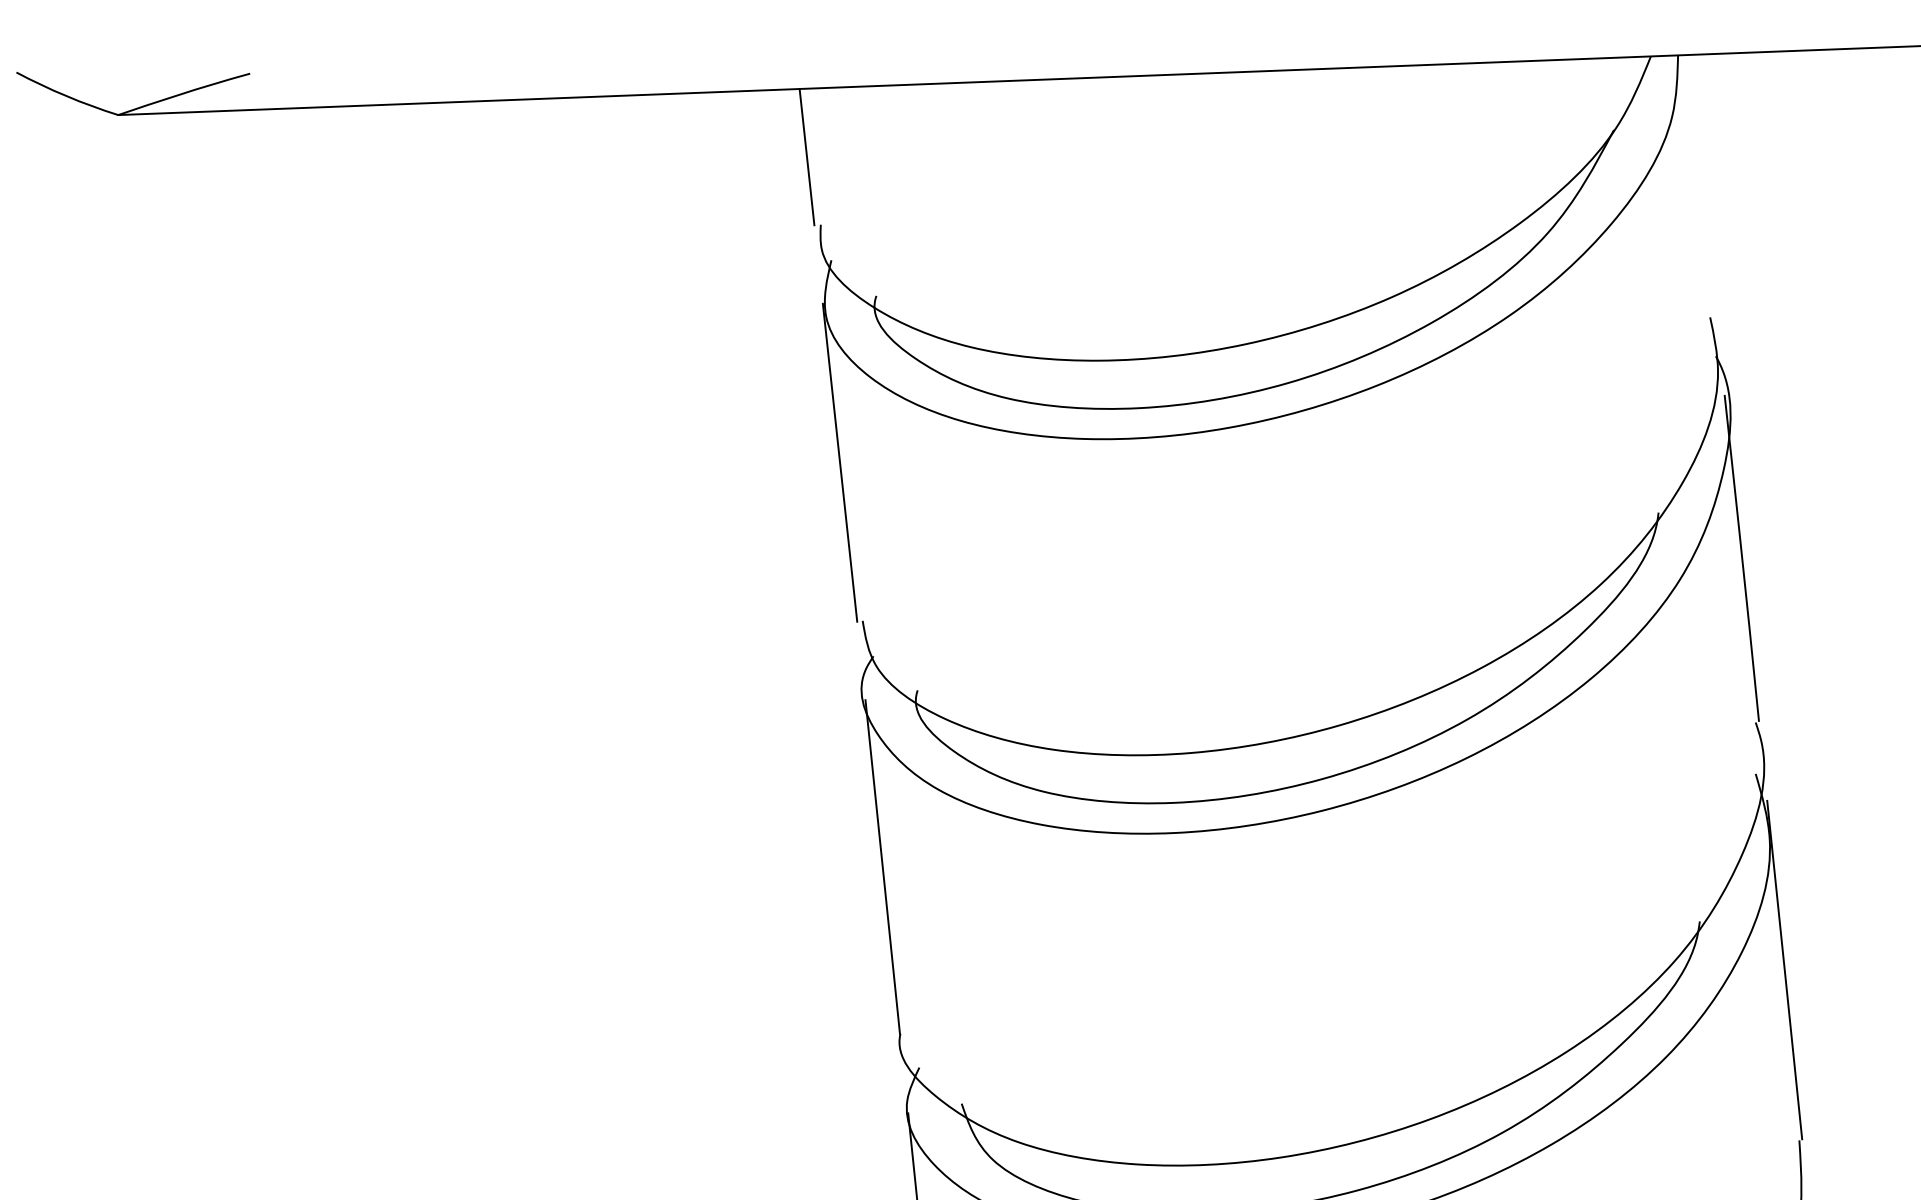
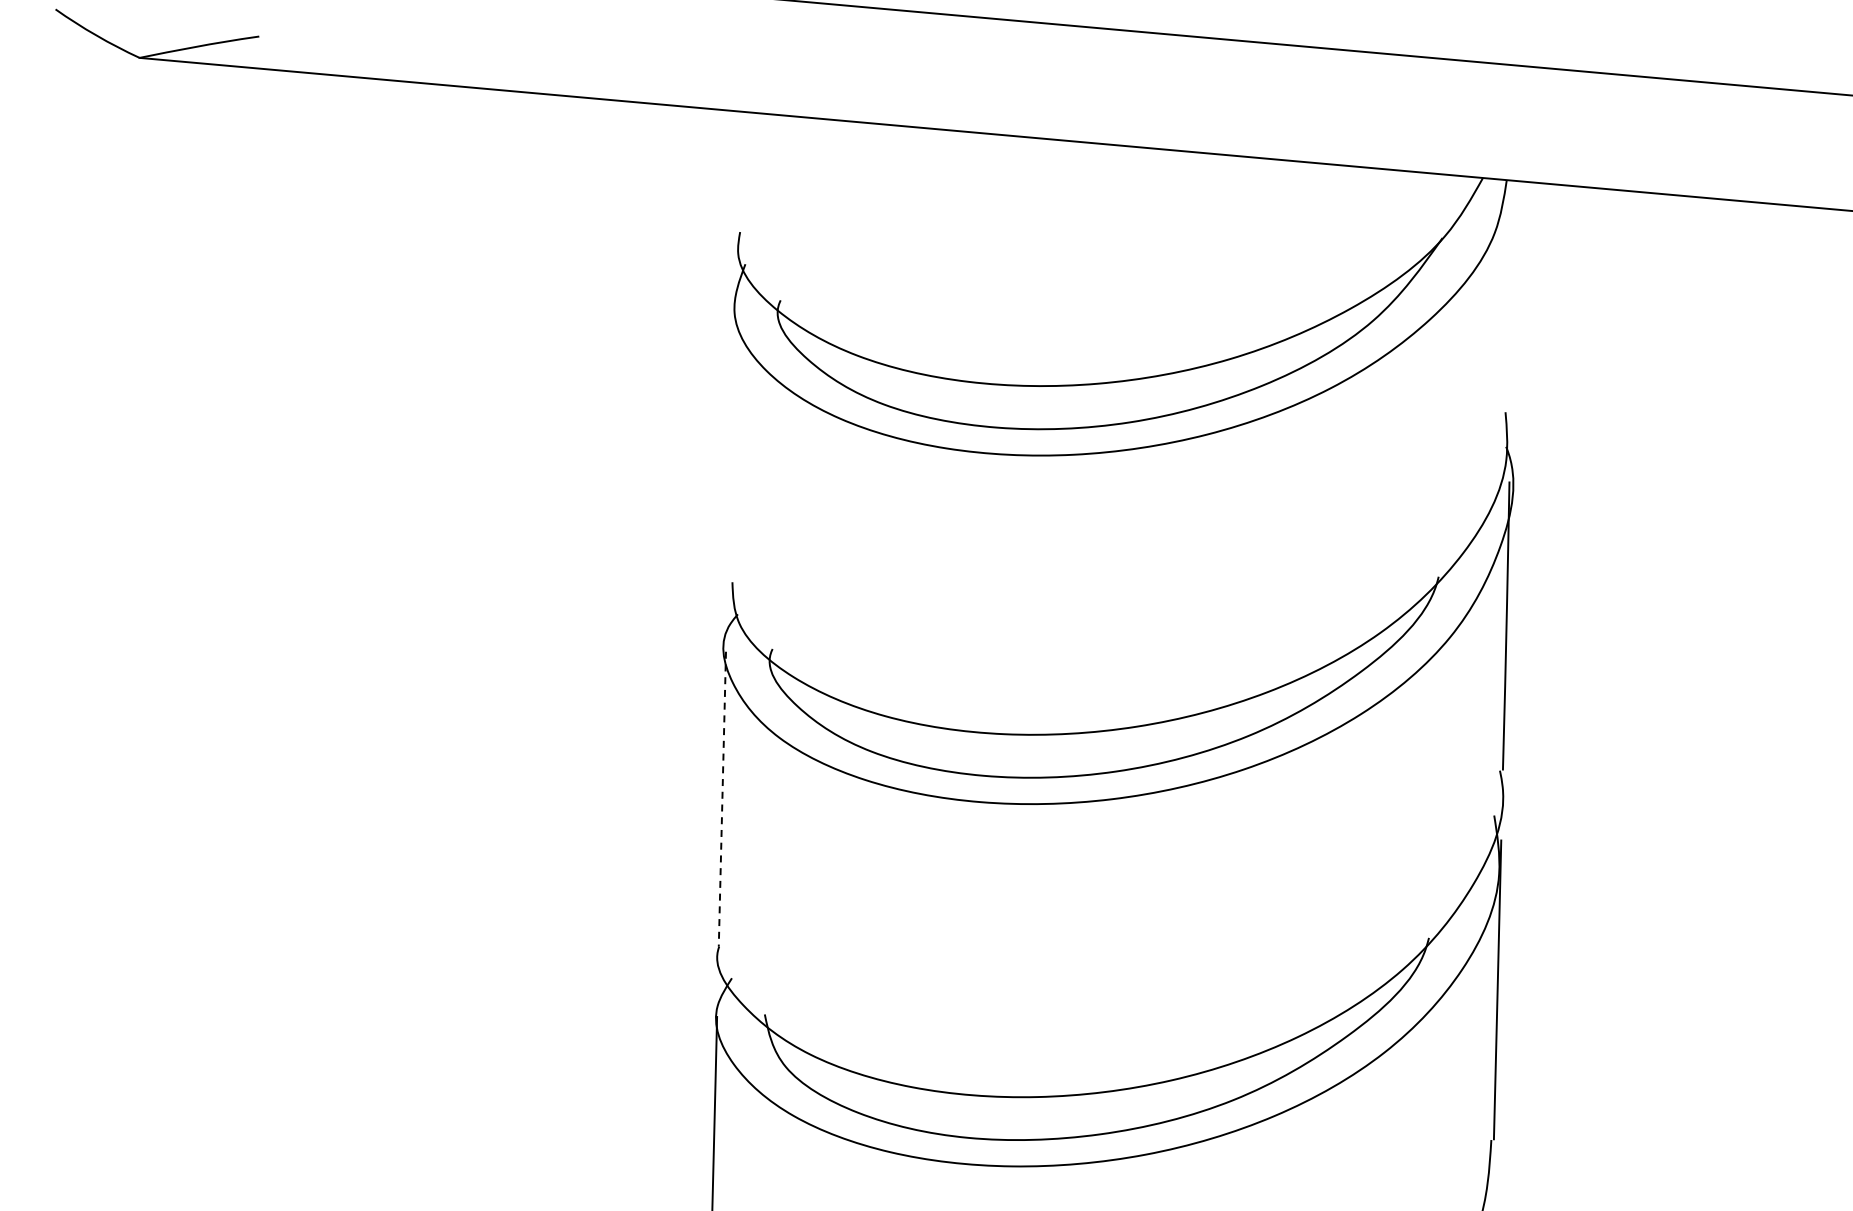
line: (806, 157) -> (735, 171), removed
line: (840, 462) -> (730, 441), removed
line: (882, 867) -> (722, 799), solid -> dashed

